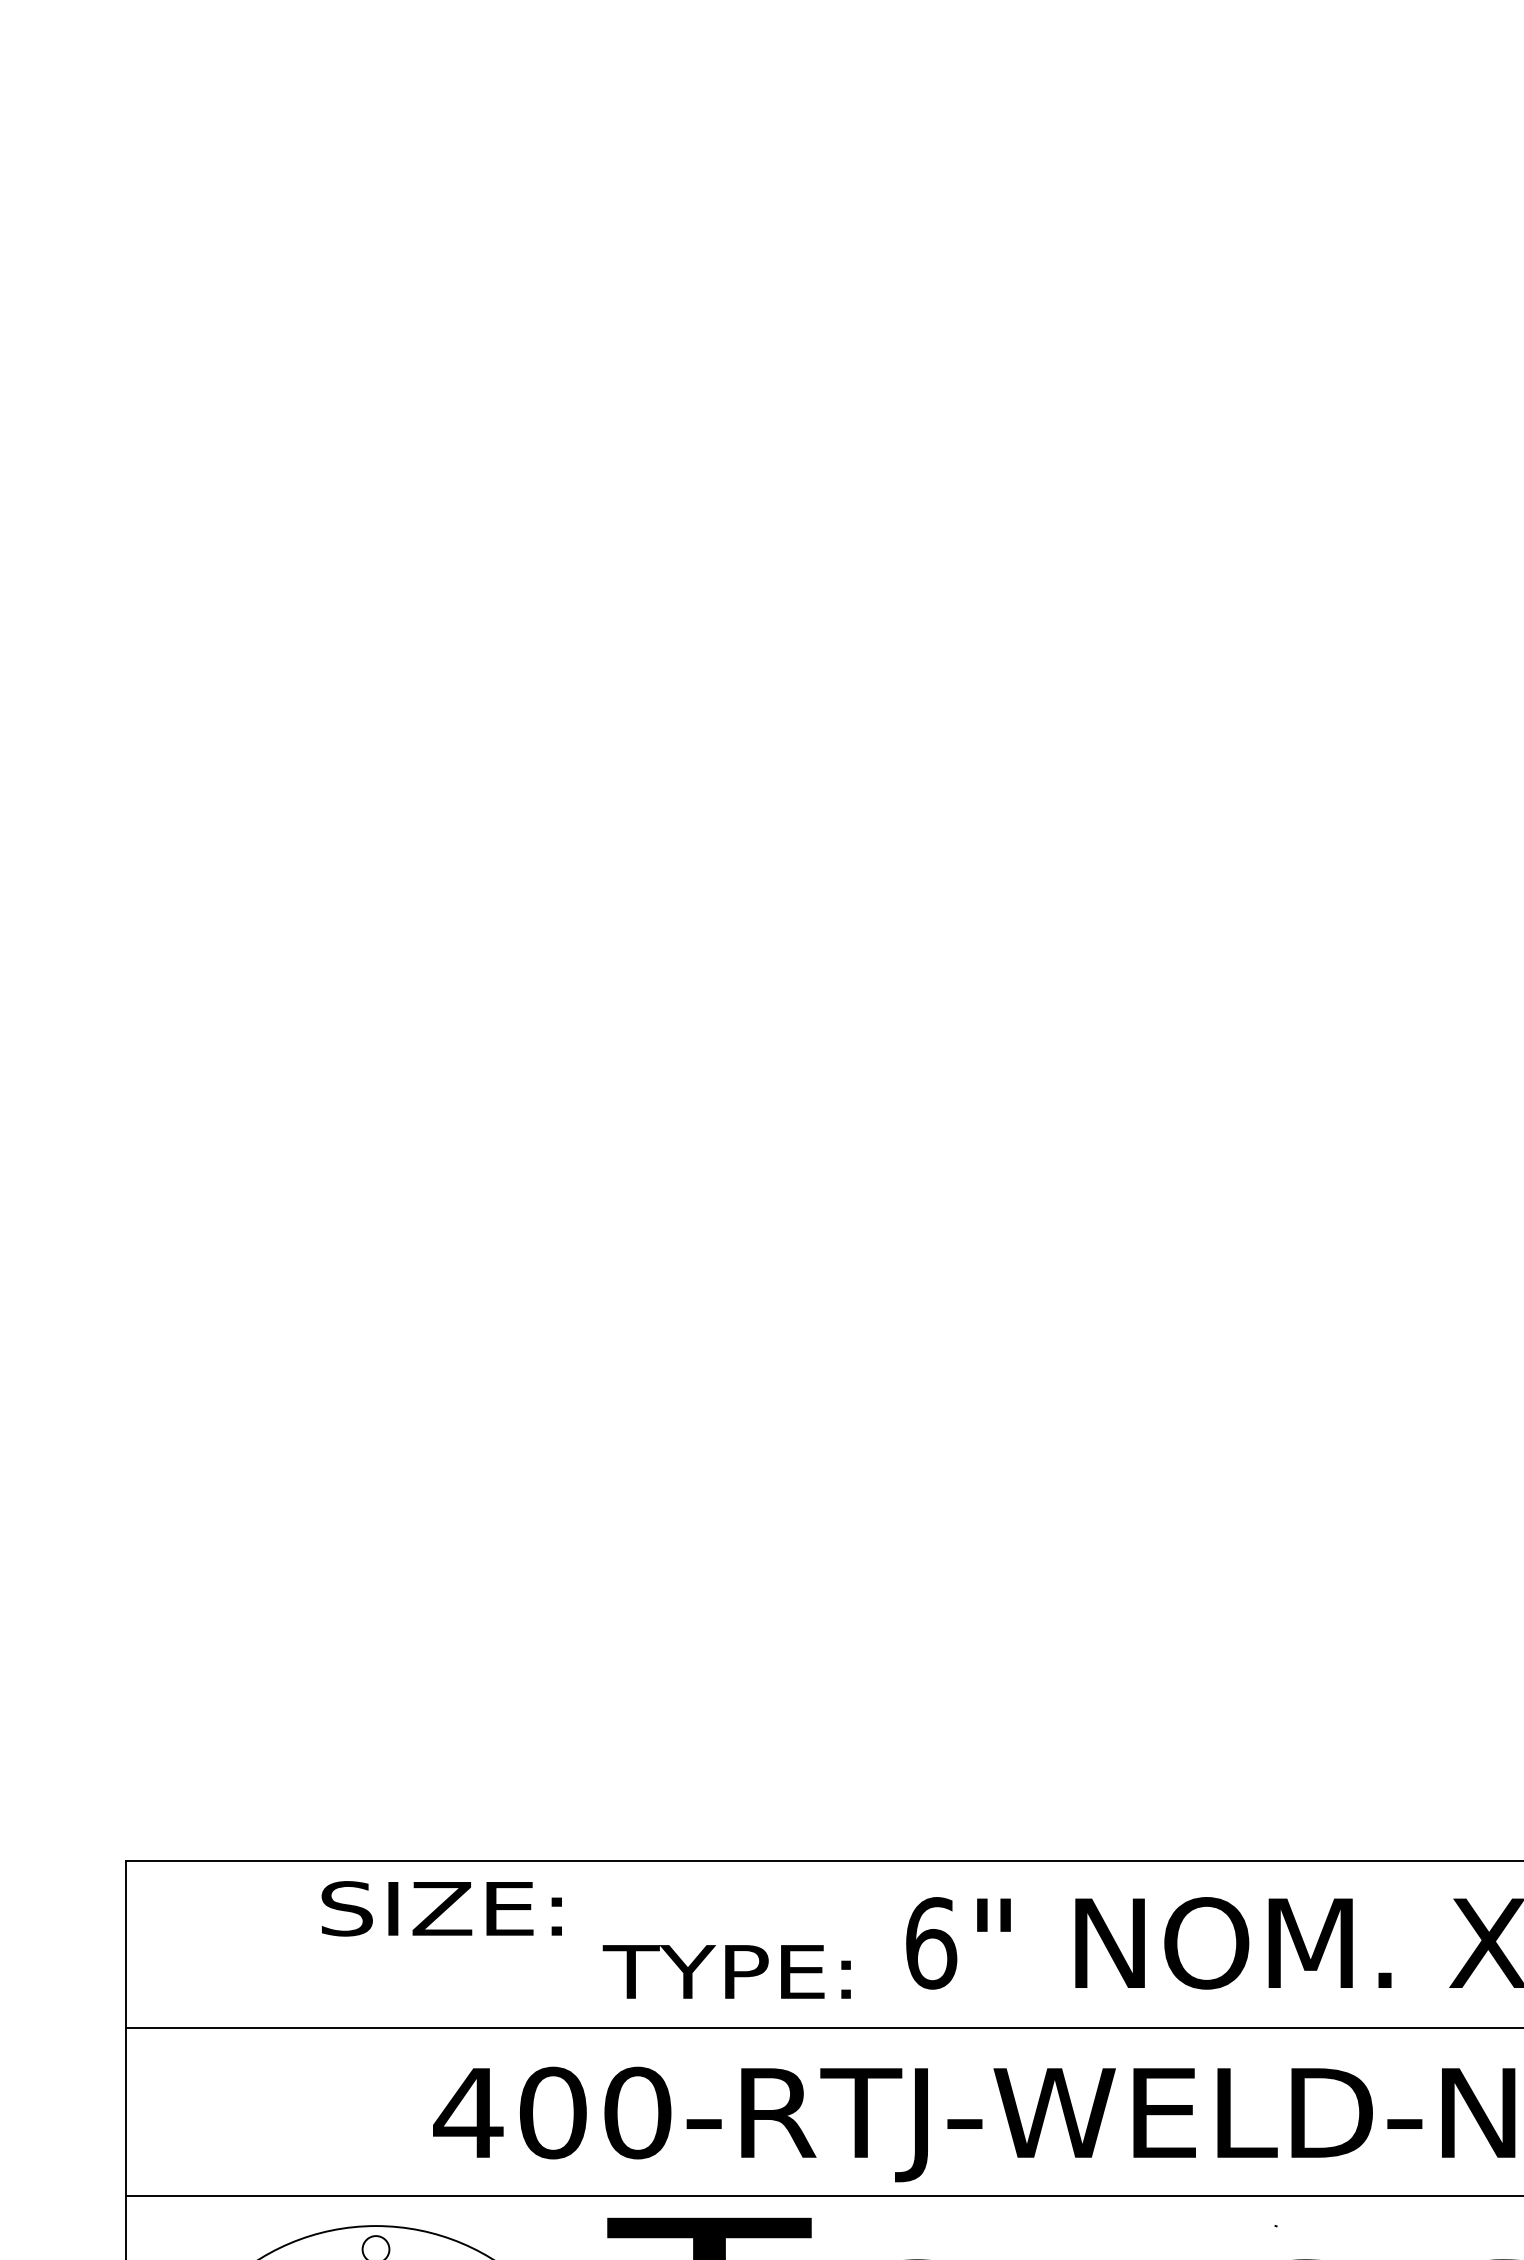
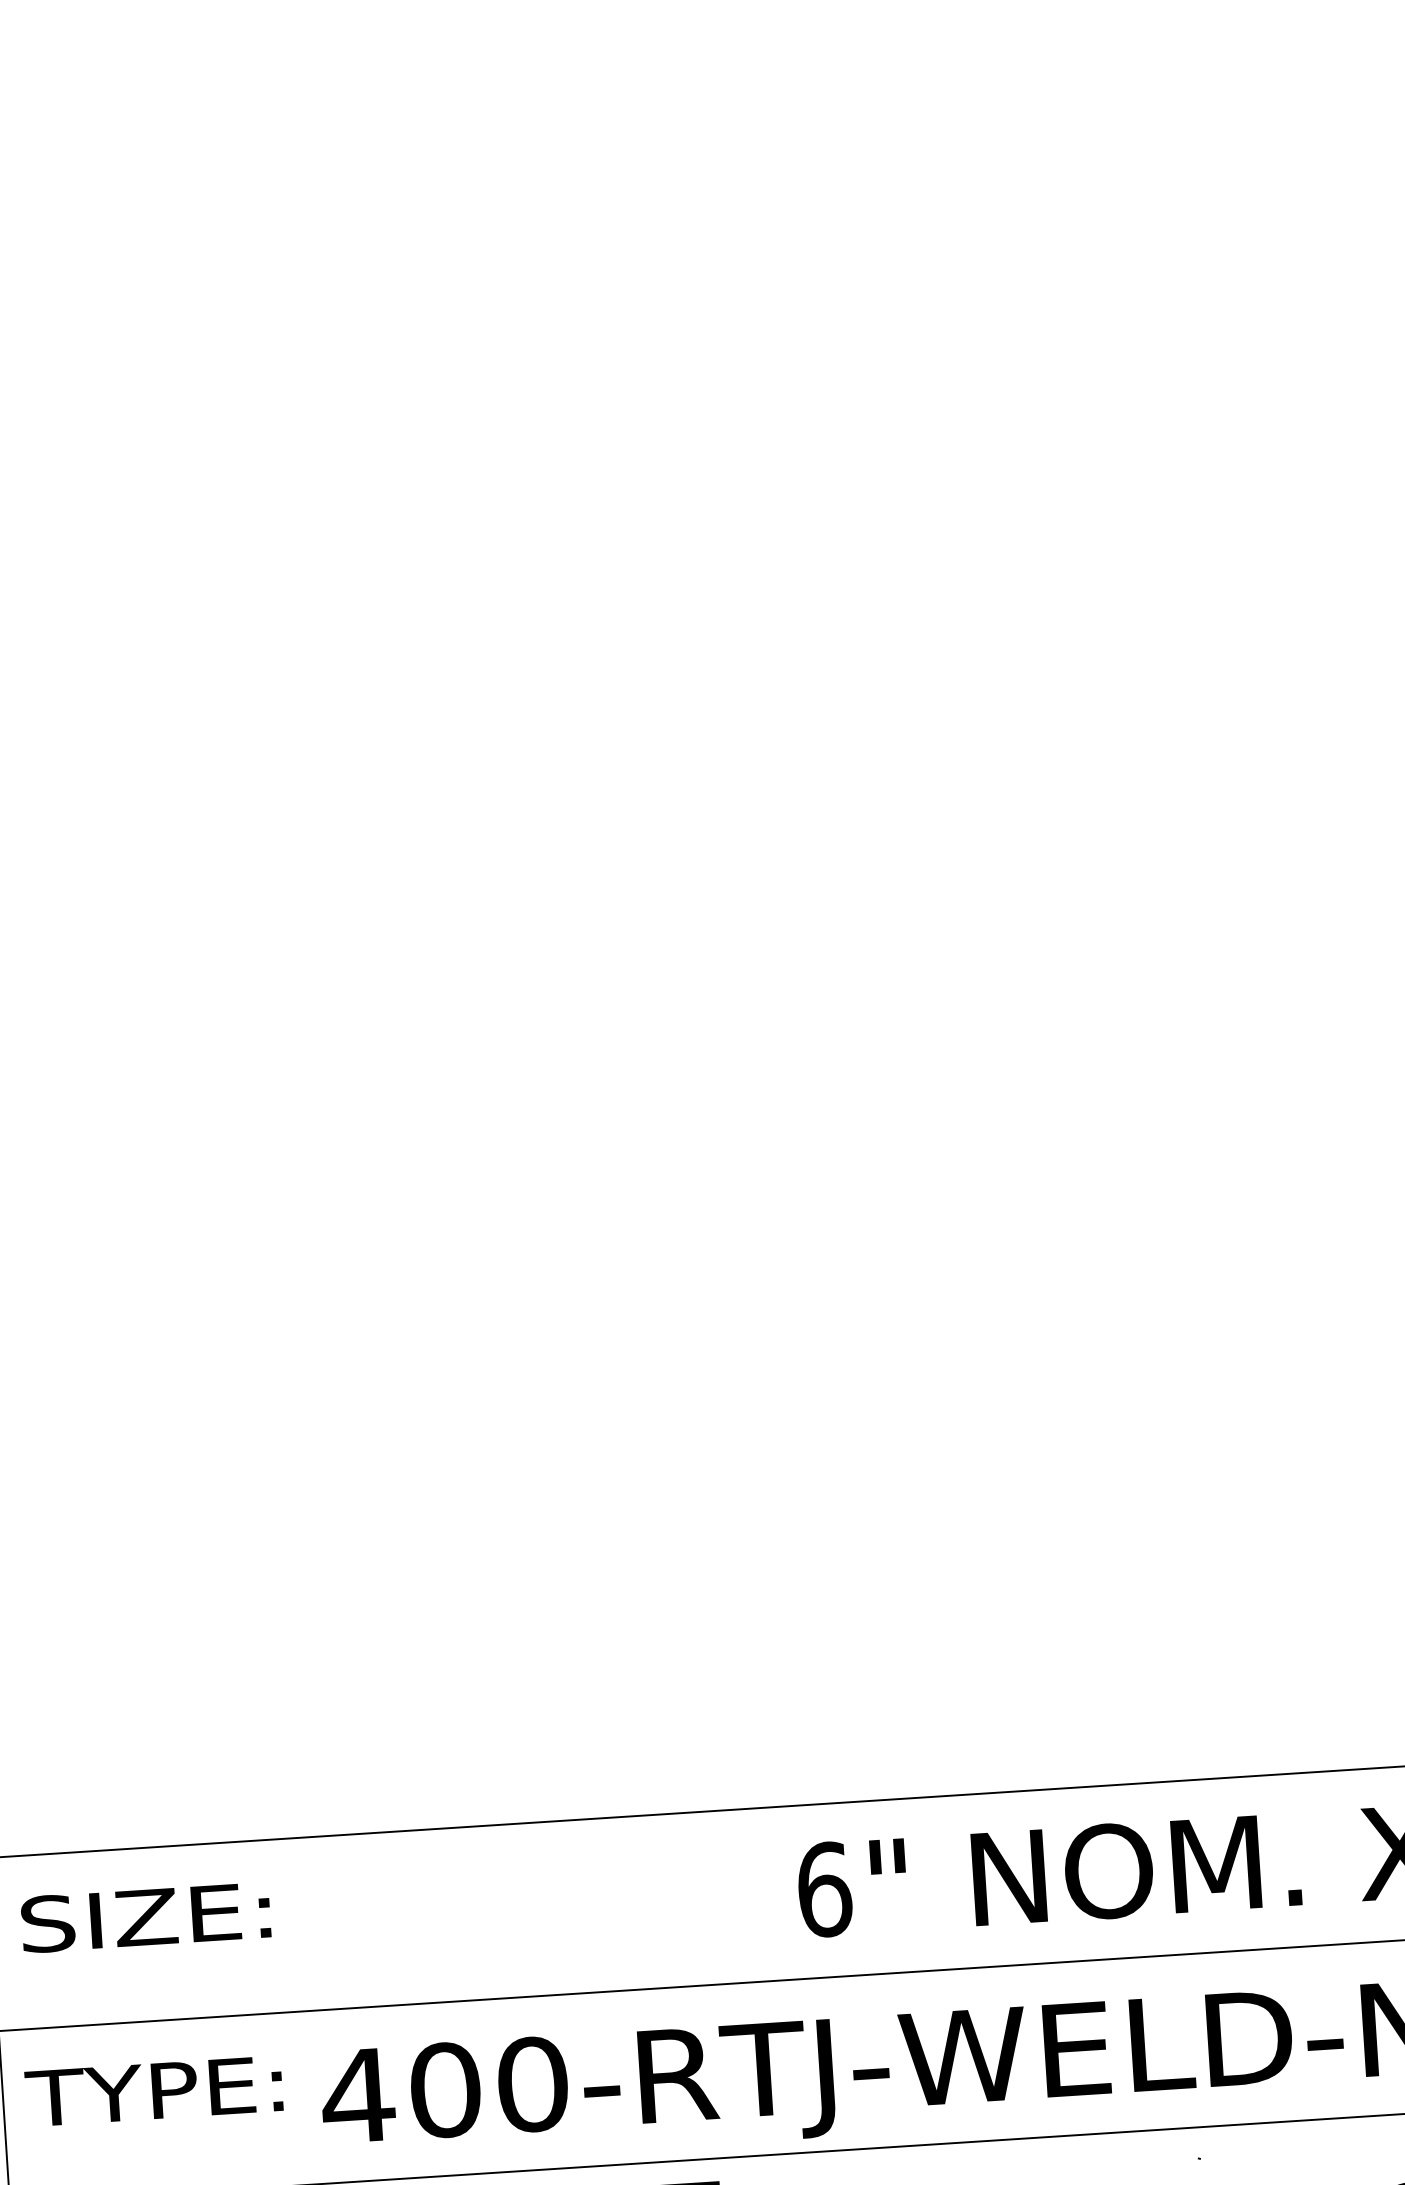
text: (441, 1908) -> (145, 1917), moved
text: (726, 1971) -> (153, 2090), moved

